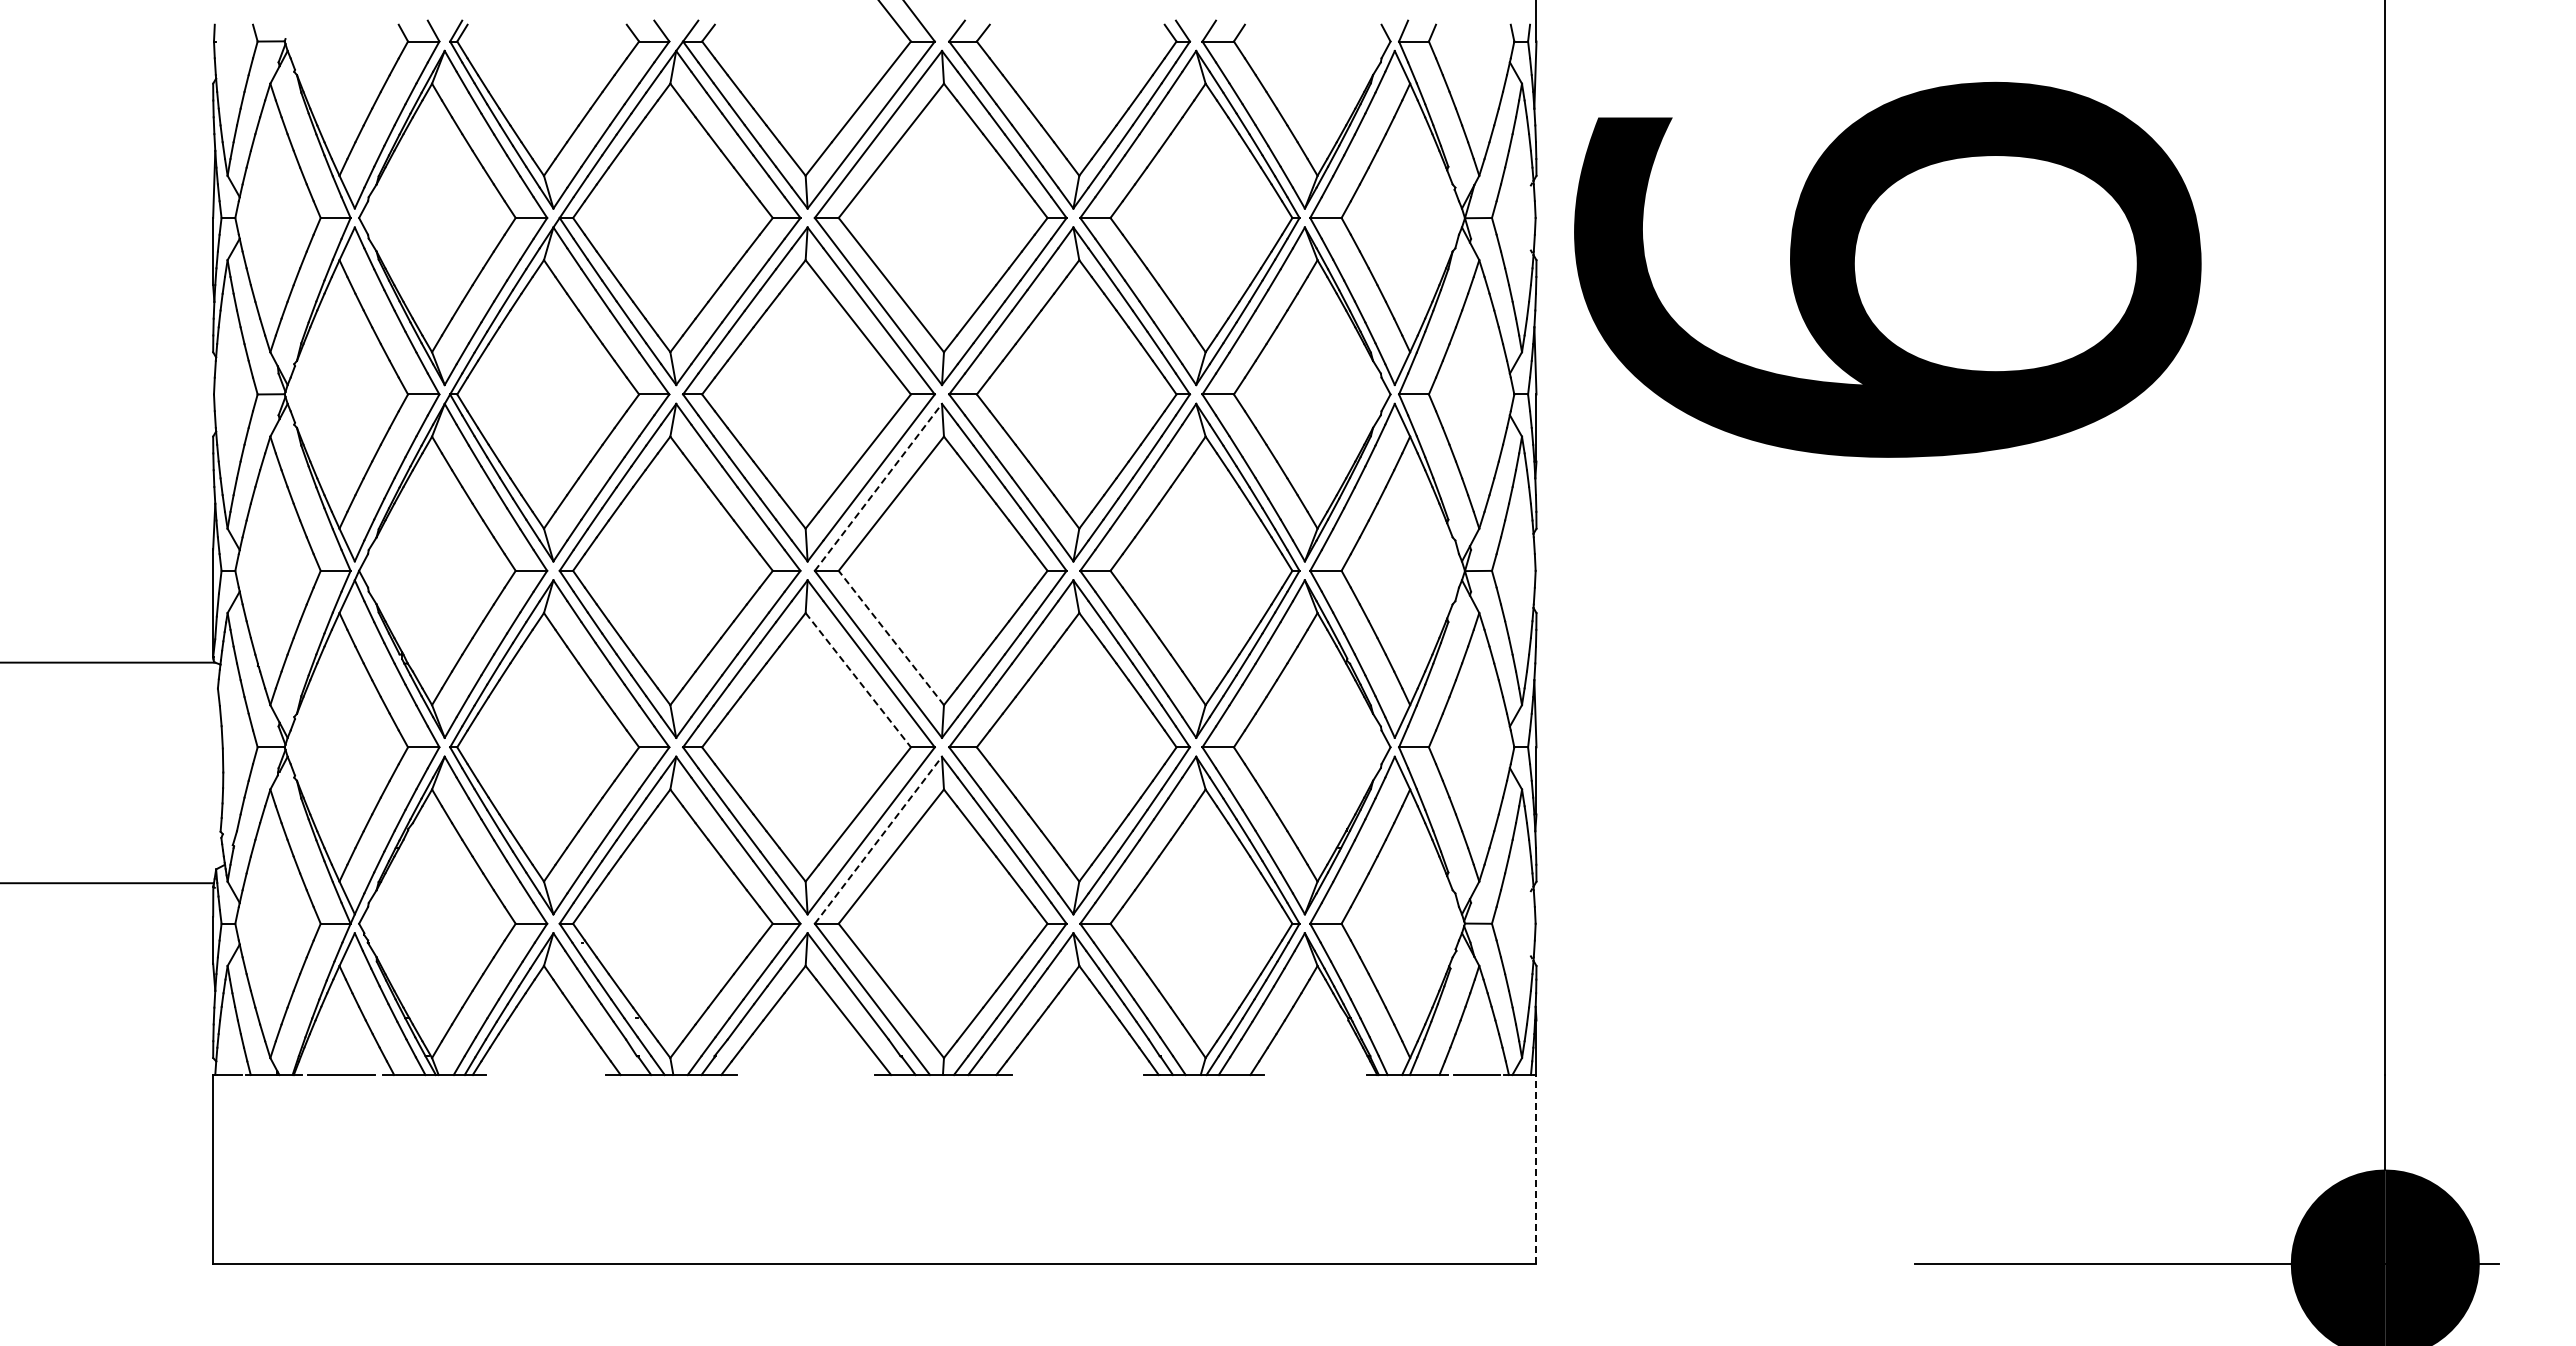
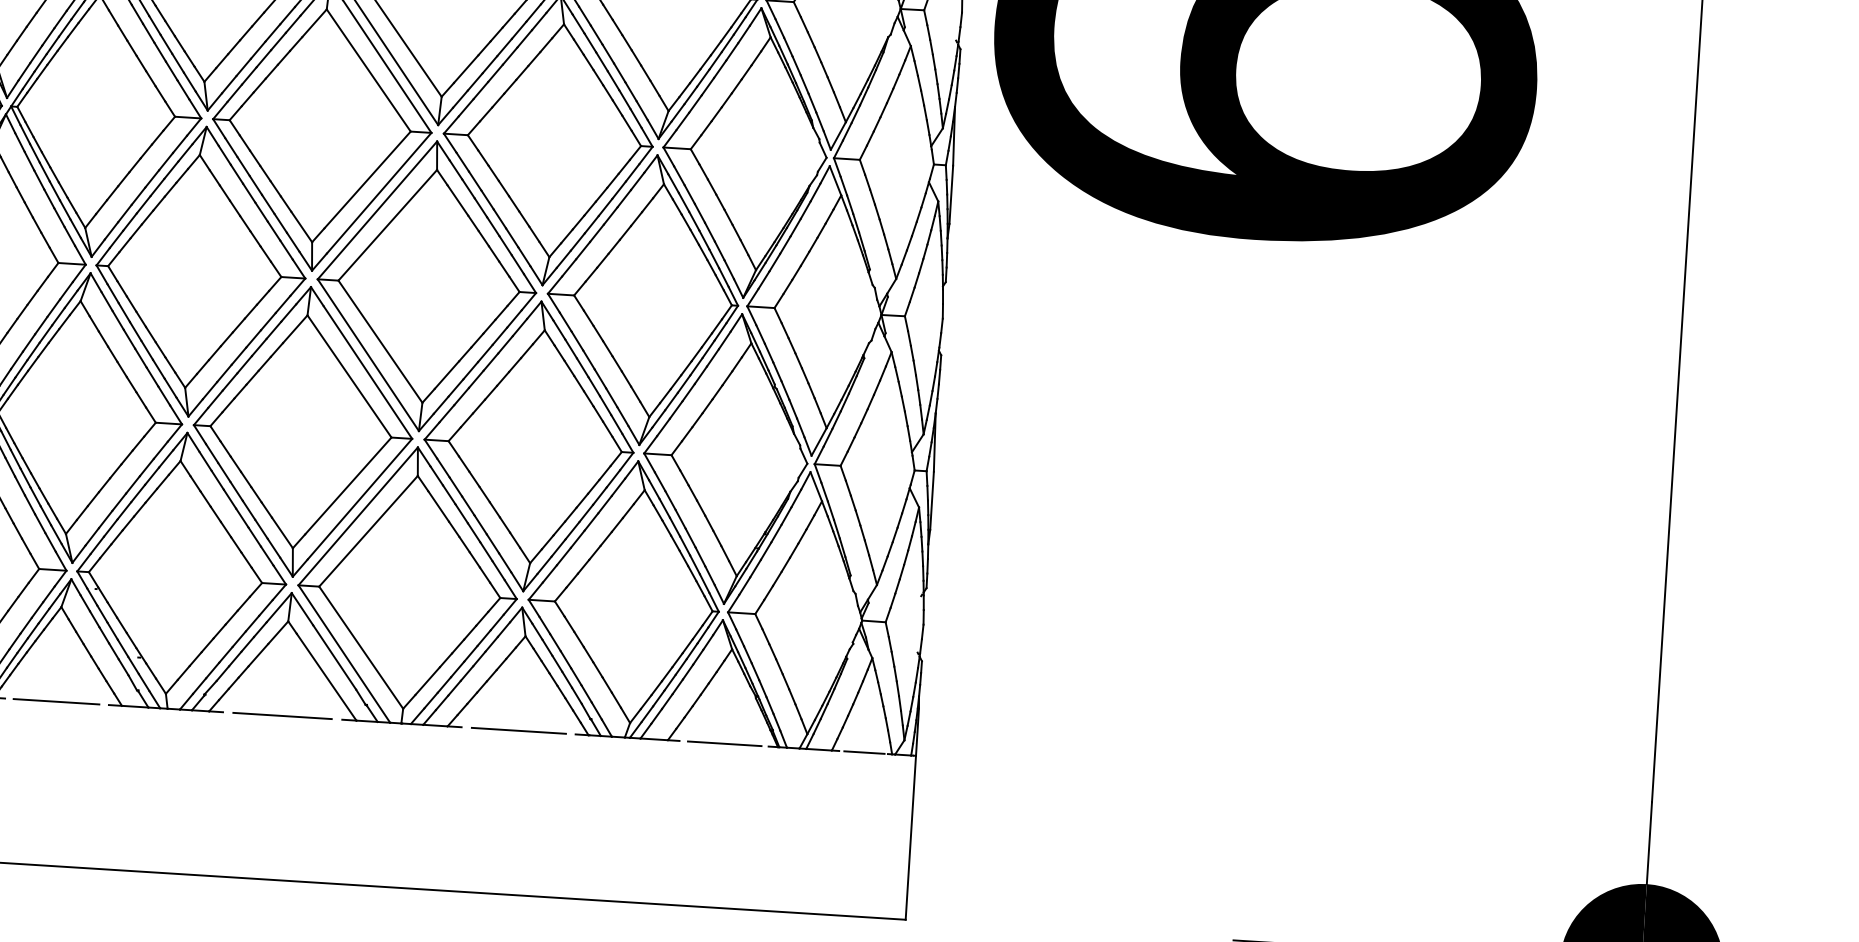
line: (878, 487) -> (377, 210), dashed -> solid
line: (891, 637) -> (380, 341), dashed -> solid
line: (858, 680) -> (349, 376), dashed -> solid
line: (878, 840) -> (358, 516), dashed -> solid
line: (545, 1074) -> (56, 701), added
line: (1078, 1074) -> (518, 730), added
line: (805, 1075) -> (282, 716), added
line: (1315, 1075) -> (724, 744), added
line: (1536, 1169) -> (910, 837), dashed -> solid

